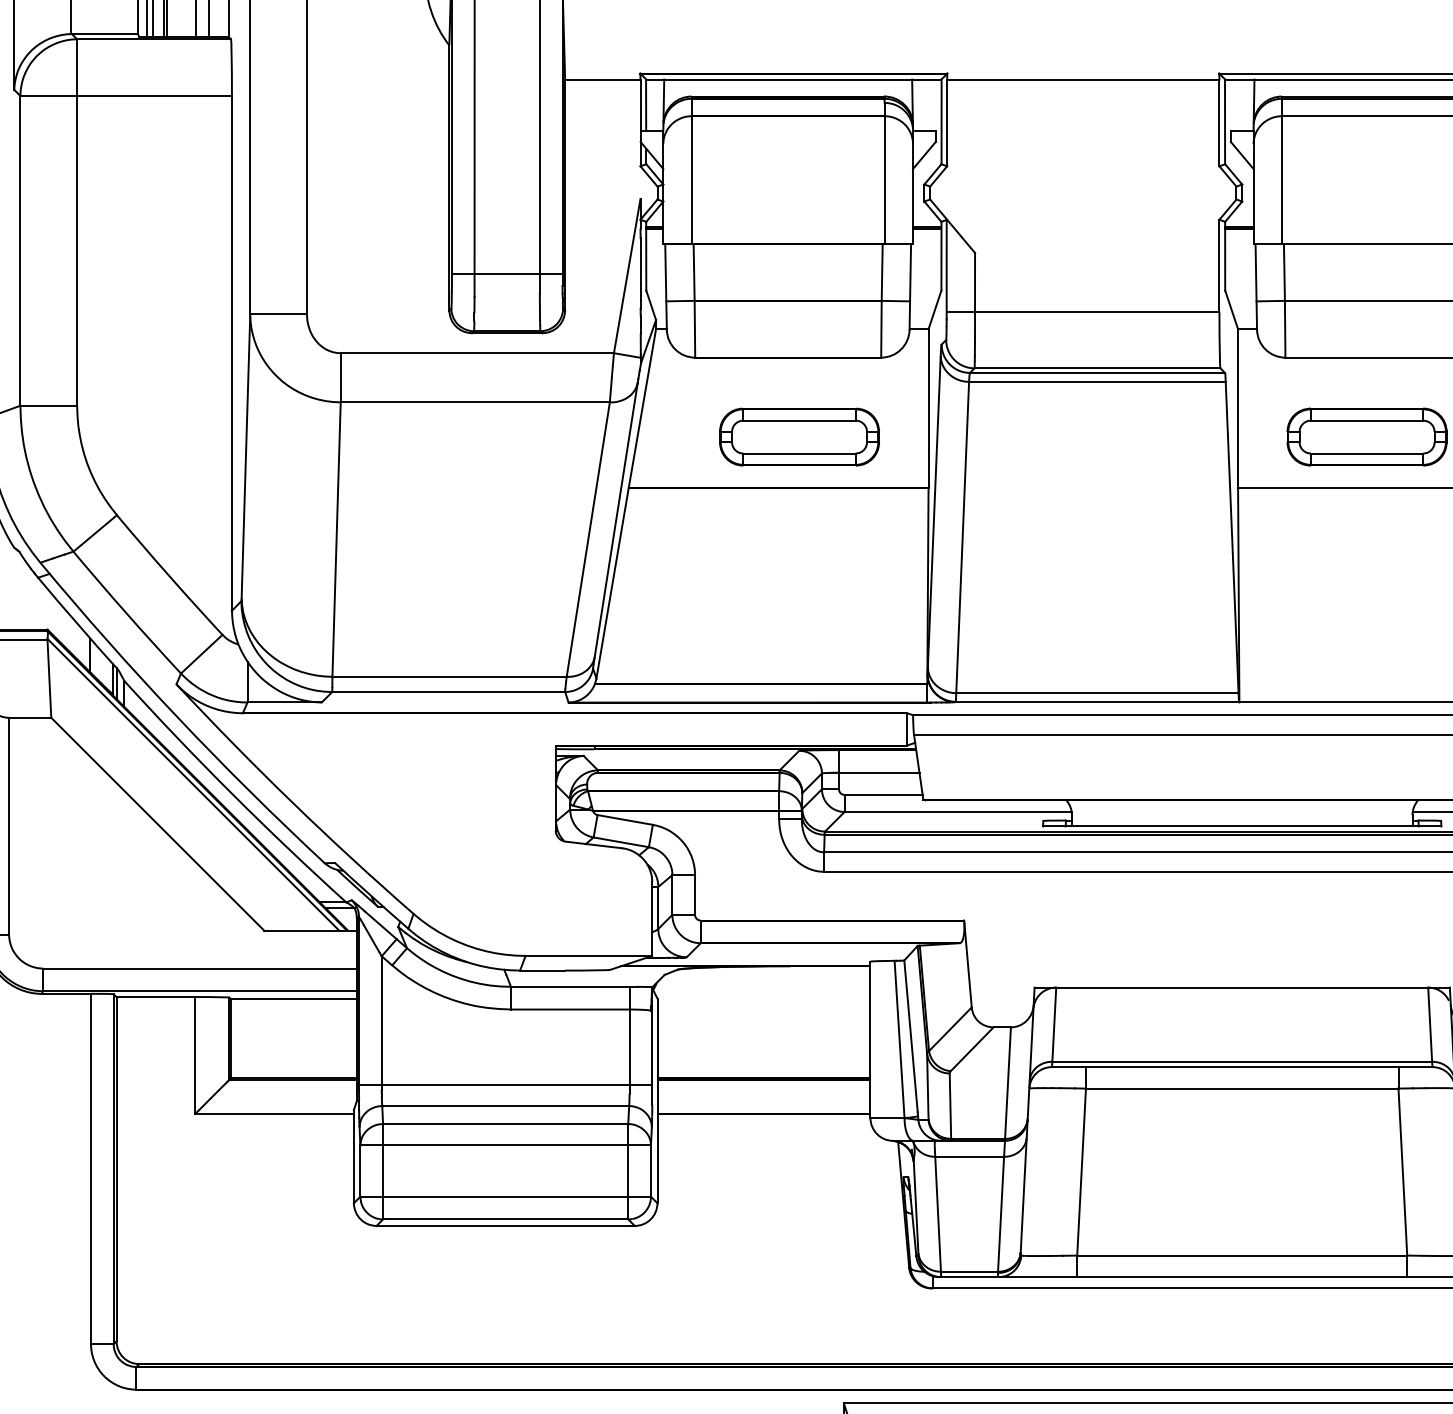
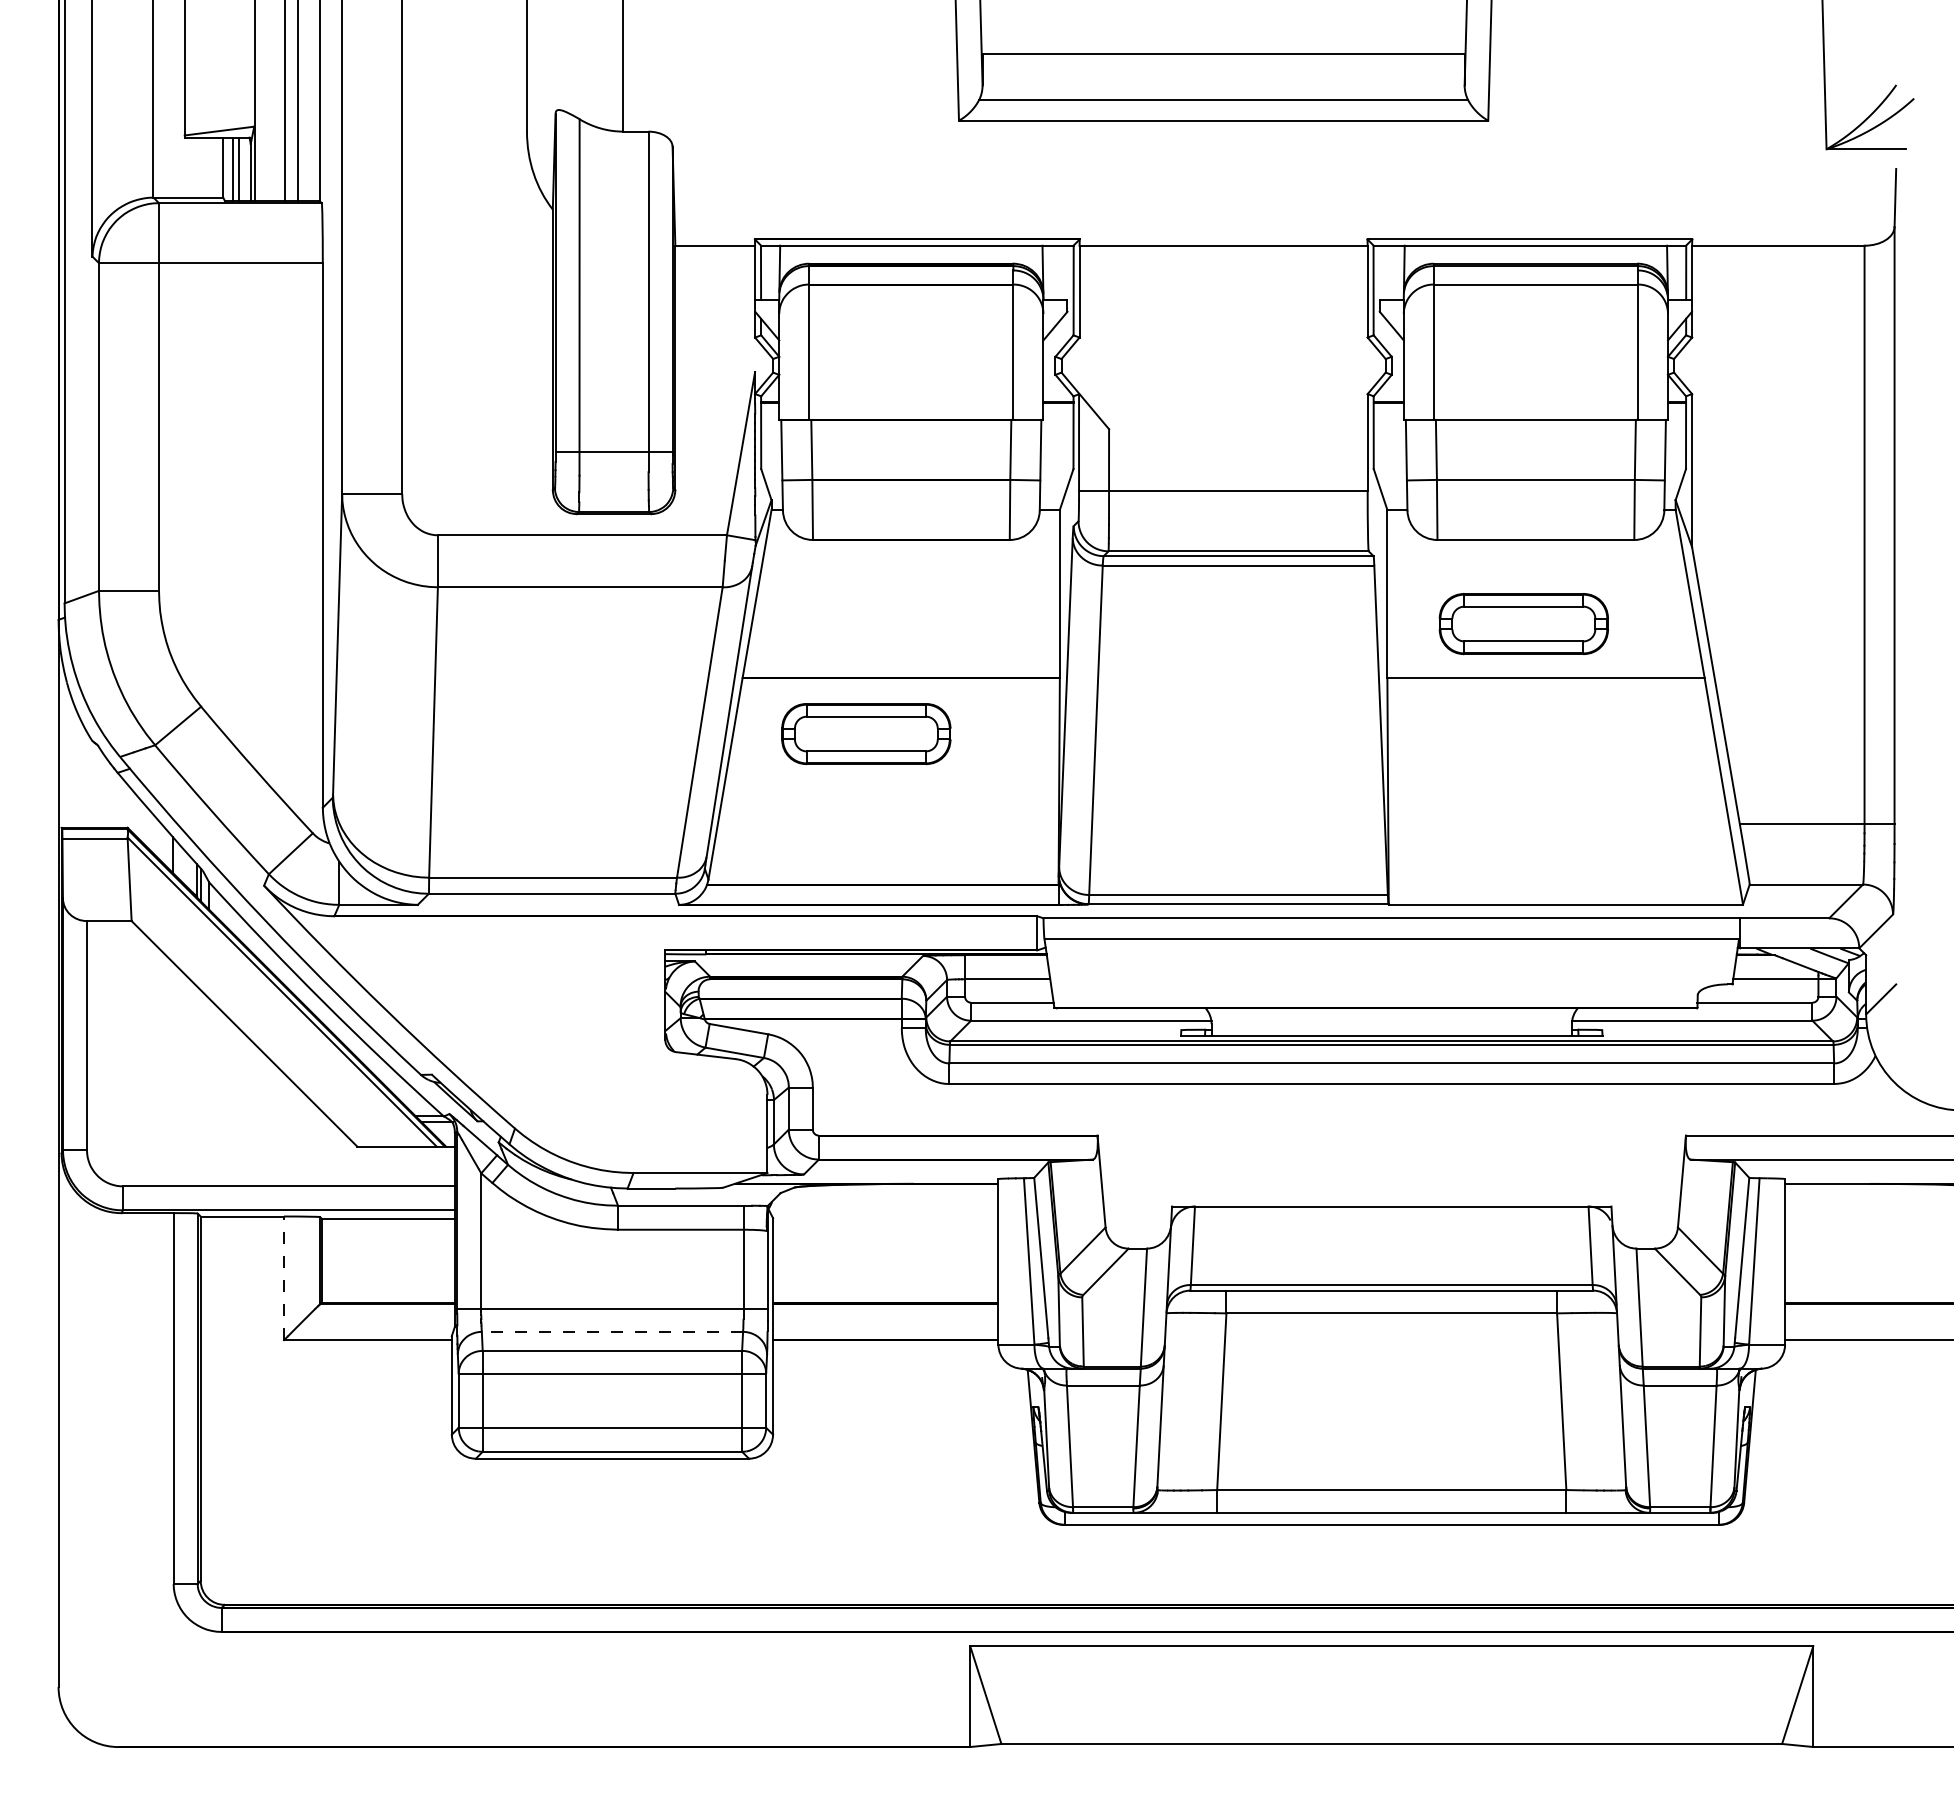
part: (799, 437) -> (866, 734), moved
line: (195, 1055) -> (284, 1278), solid -> dashed
line: (505, 1105) -> (612, 1331), solid -> dashed

